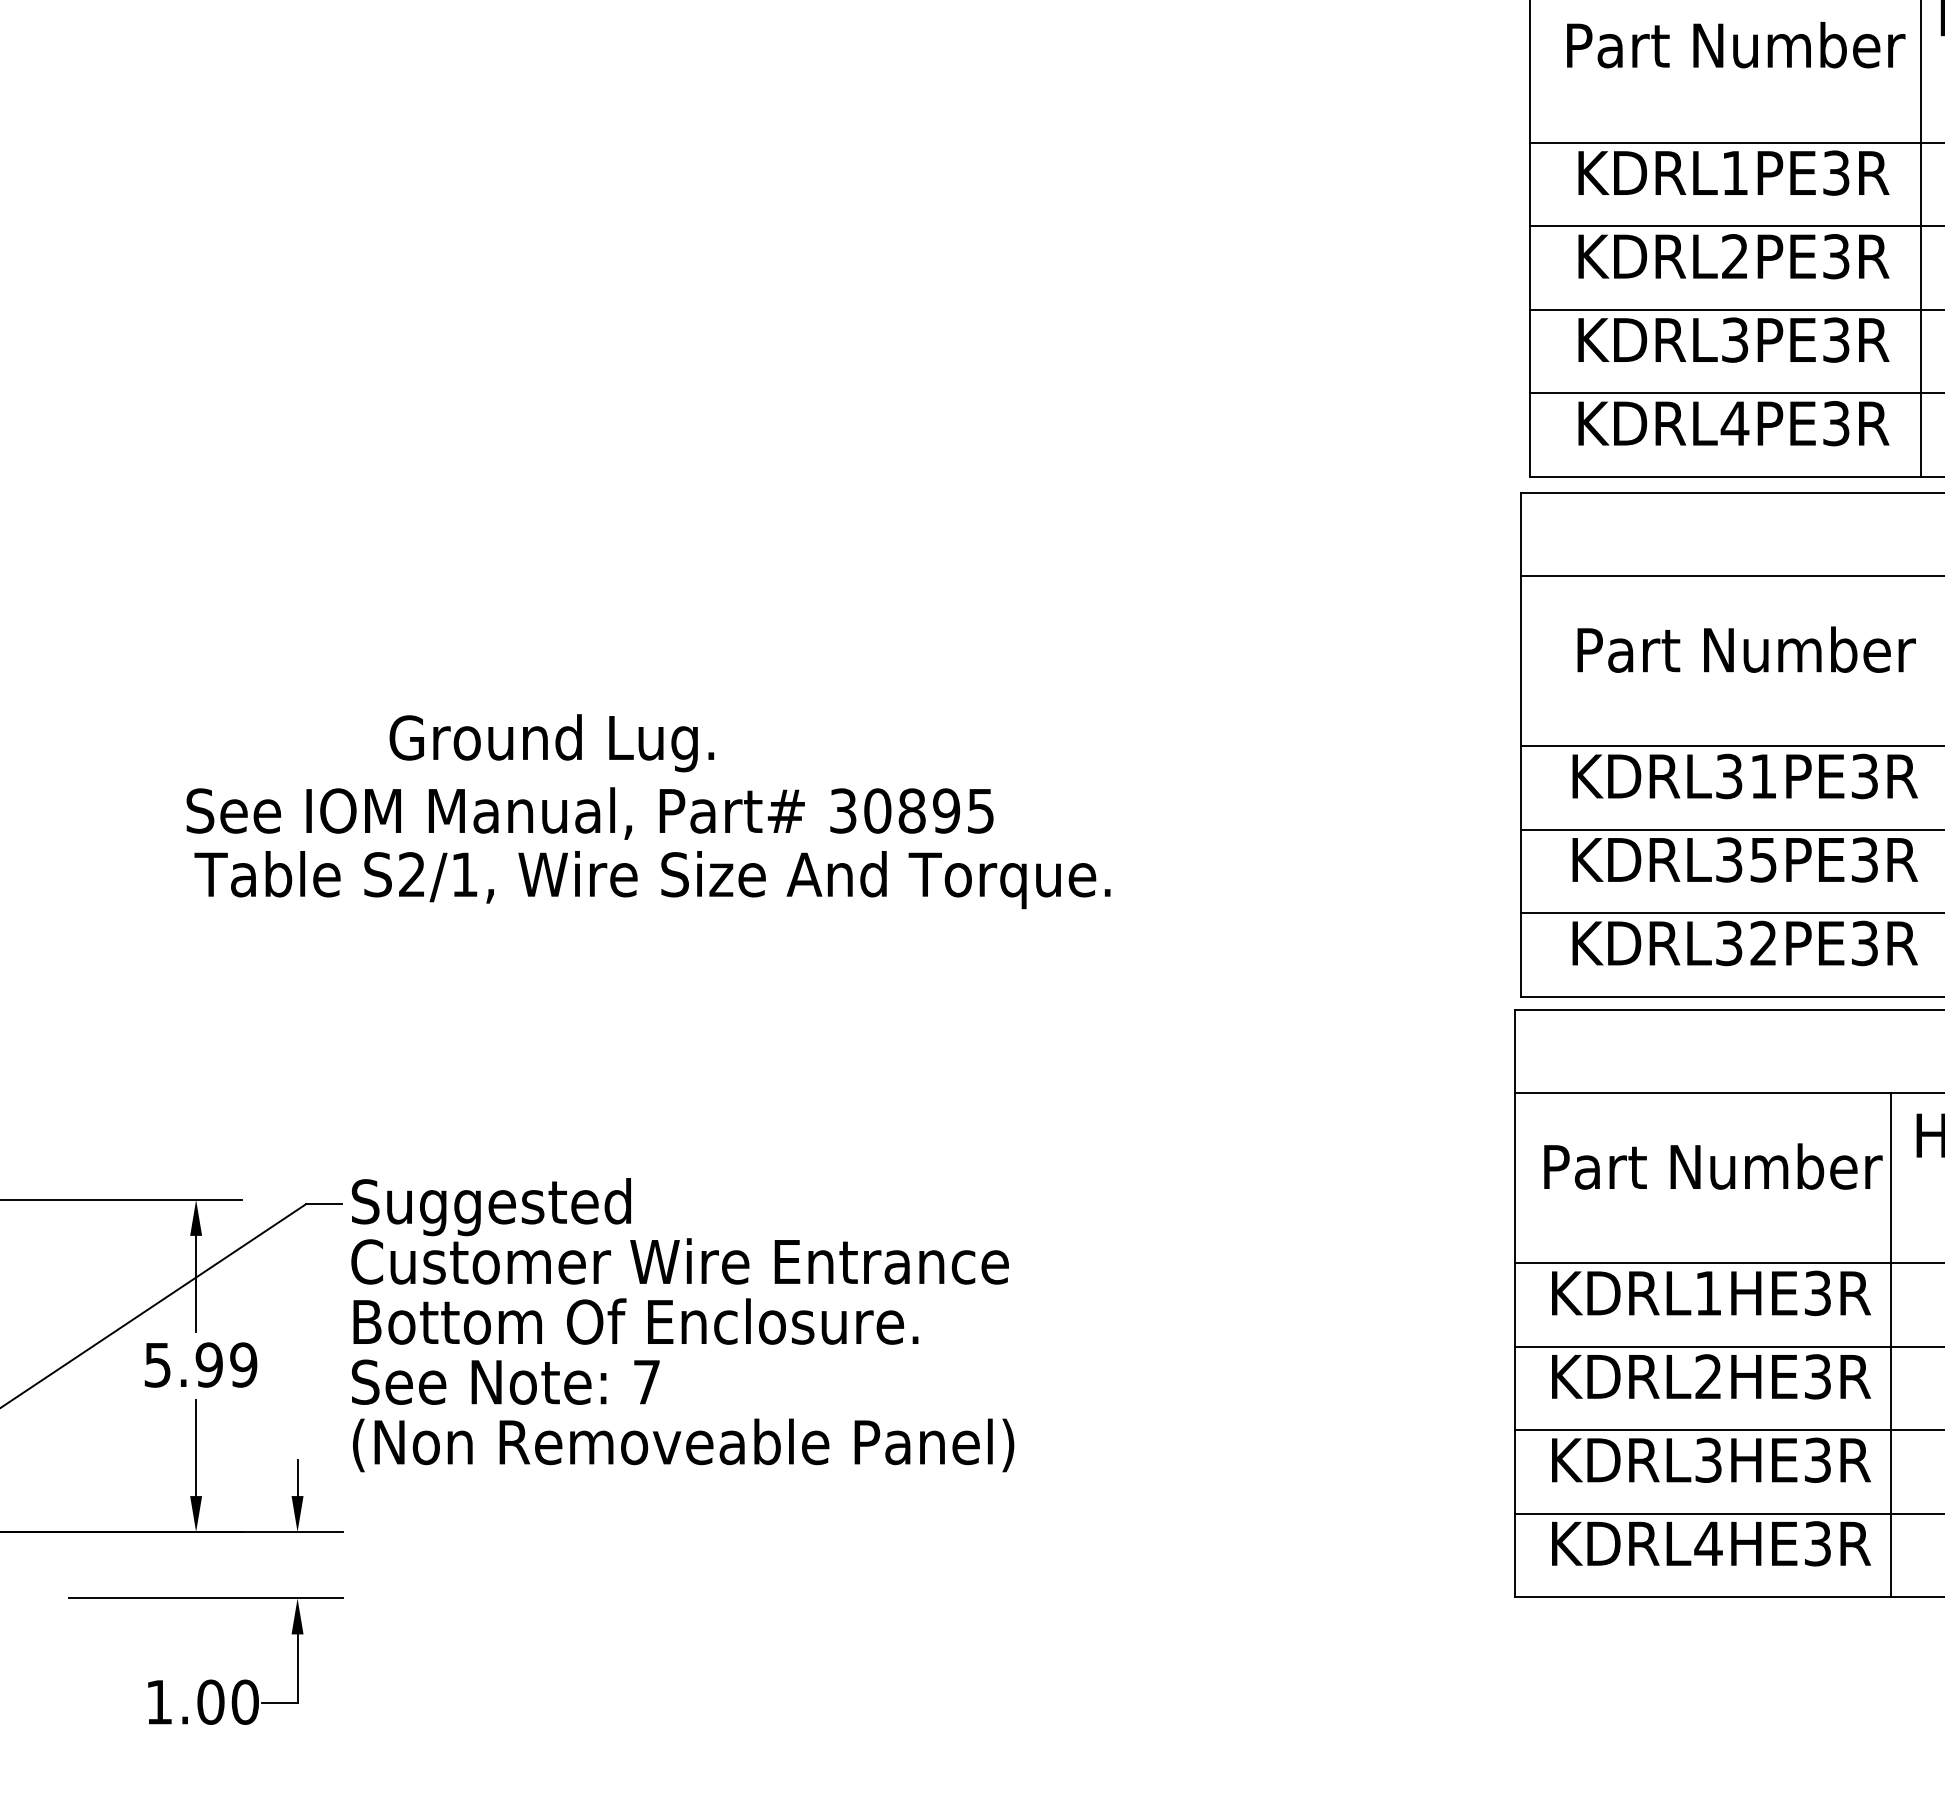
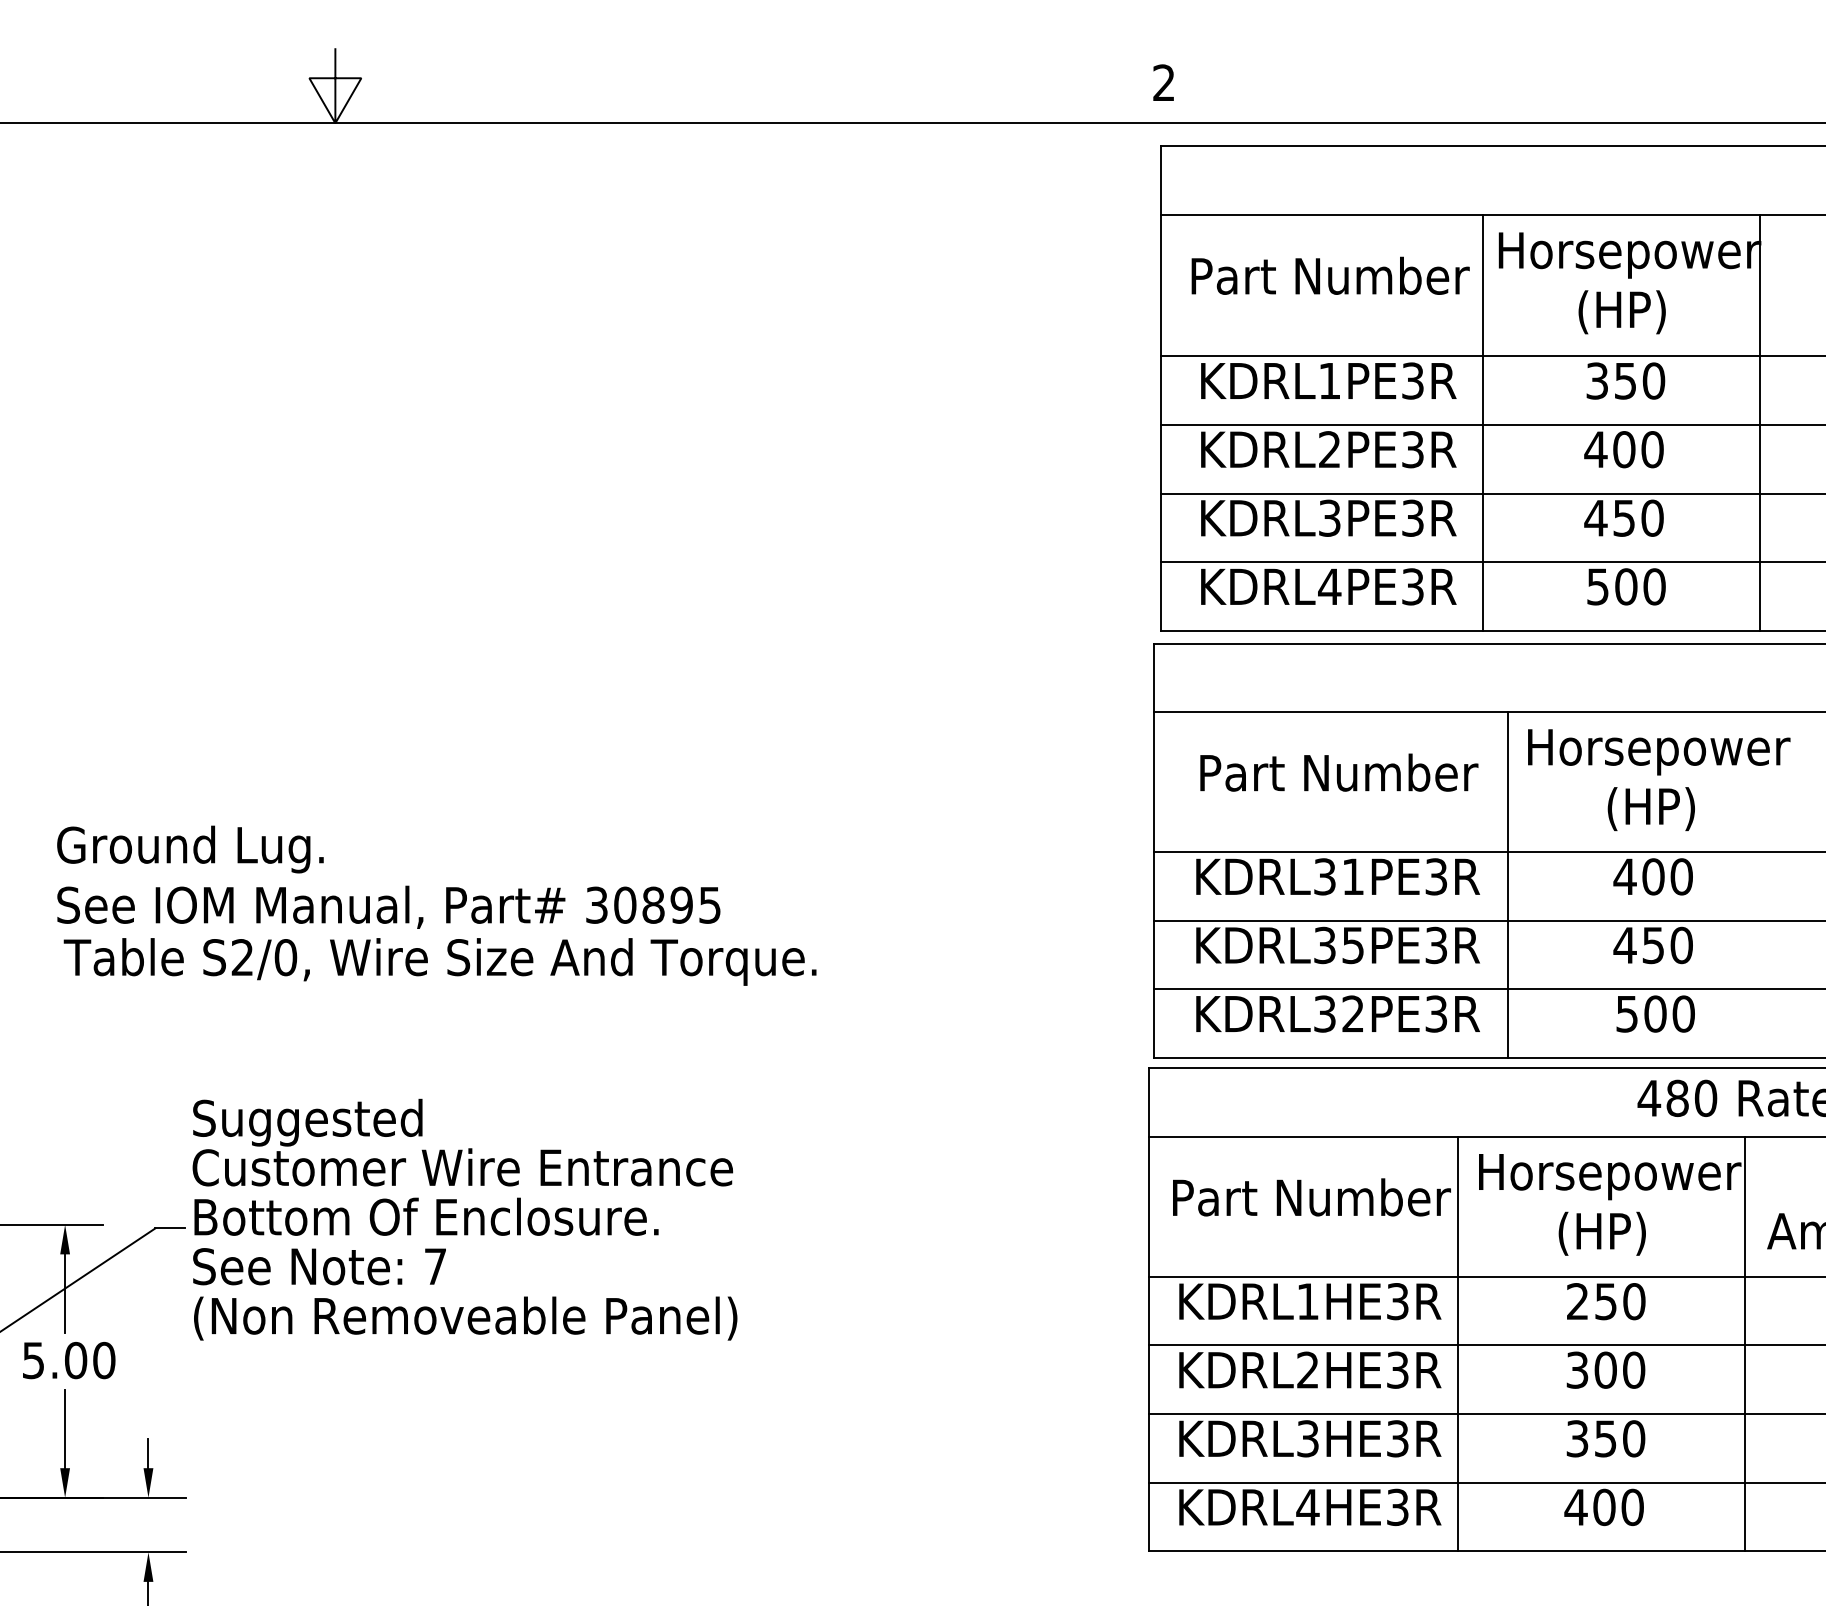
text: (551, 743) -> (190, 849), moved
text: (464, 874) -> (285, 957), S2/1, -> S2/0,
text: (682, 1324) -> (464, 1219), moved
text: (225, 1365) -> (89, 1360), 5.99 -> 5.00

